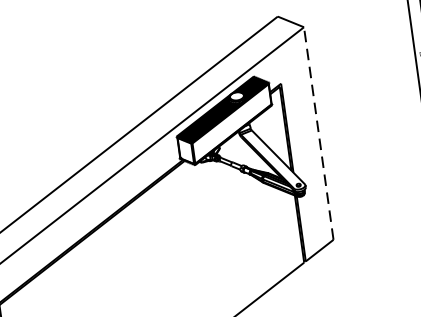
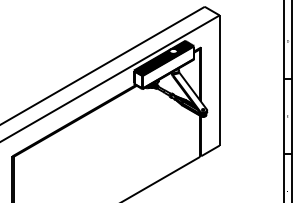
line: (318, 133) -> (219, 80), dashed -> solid

